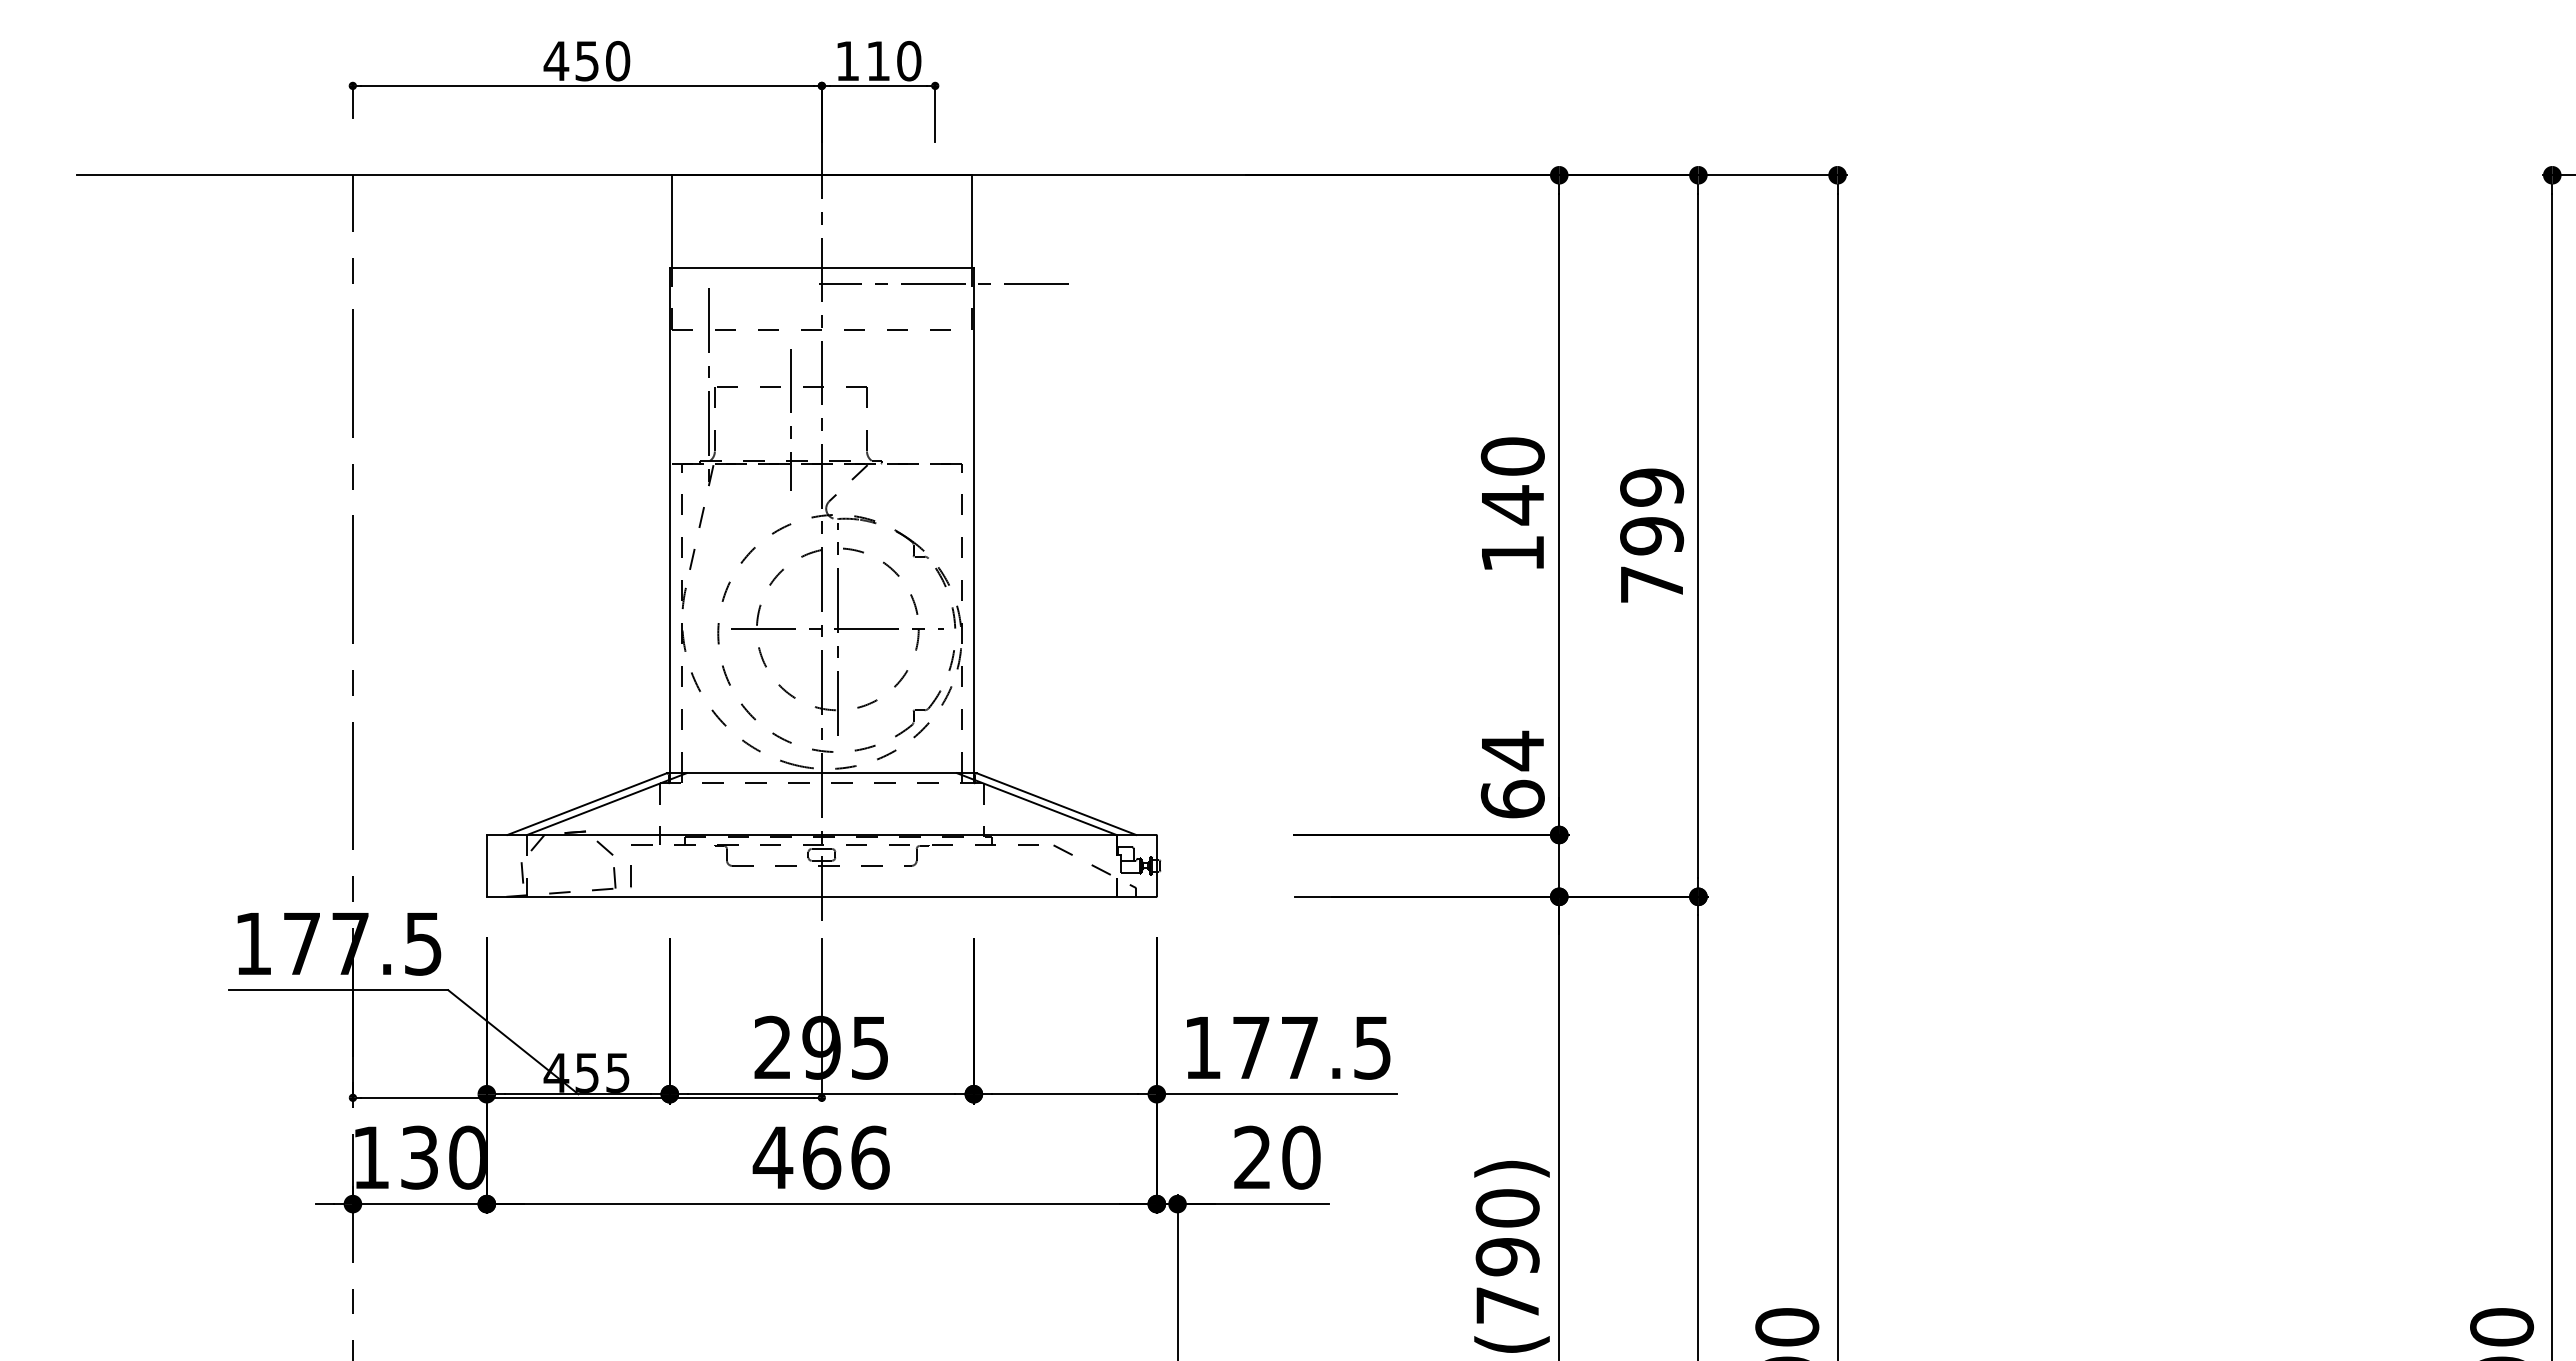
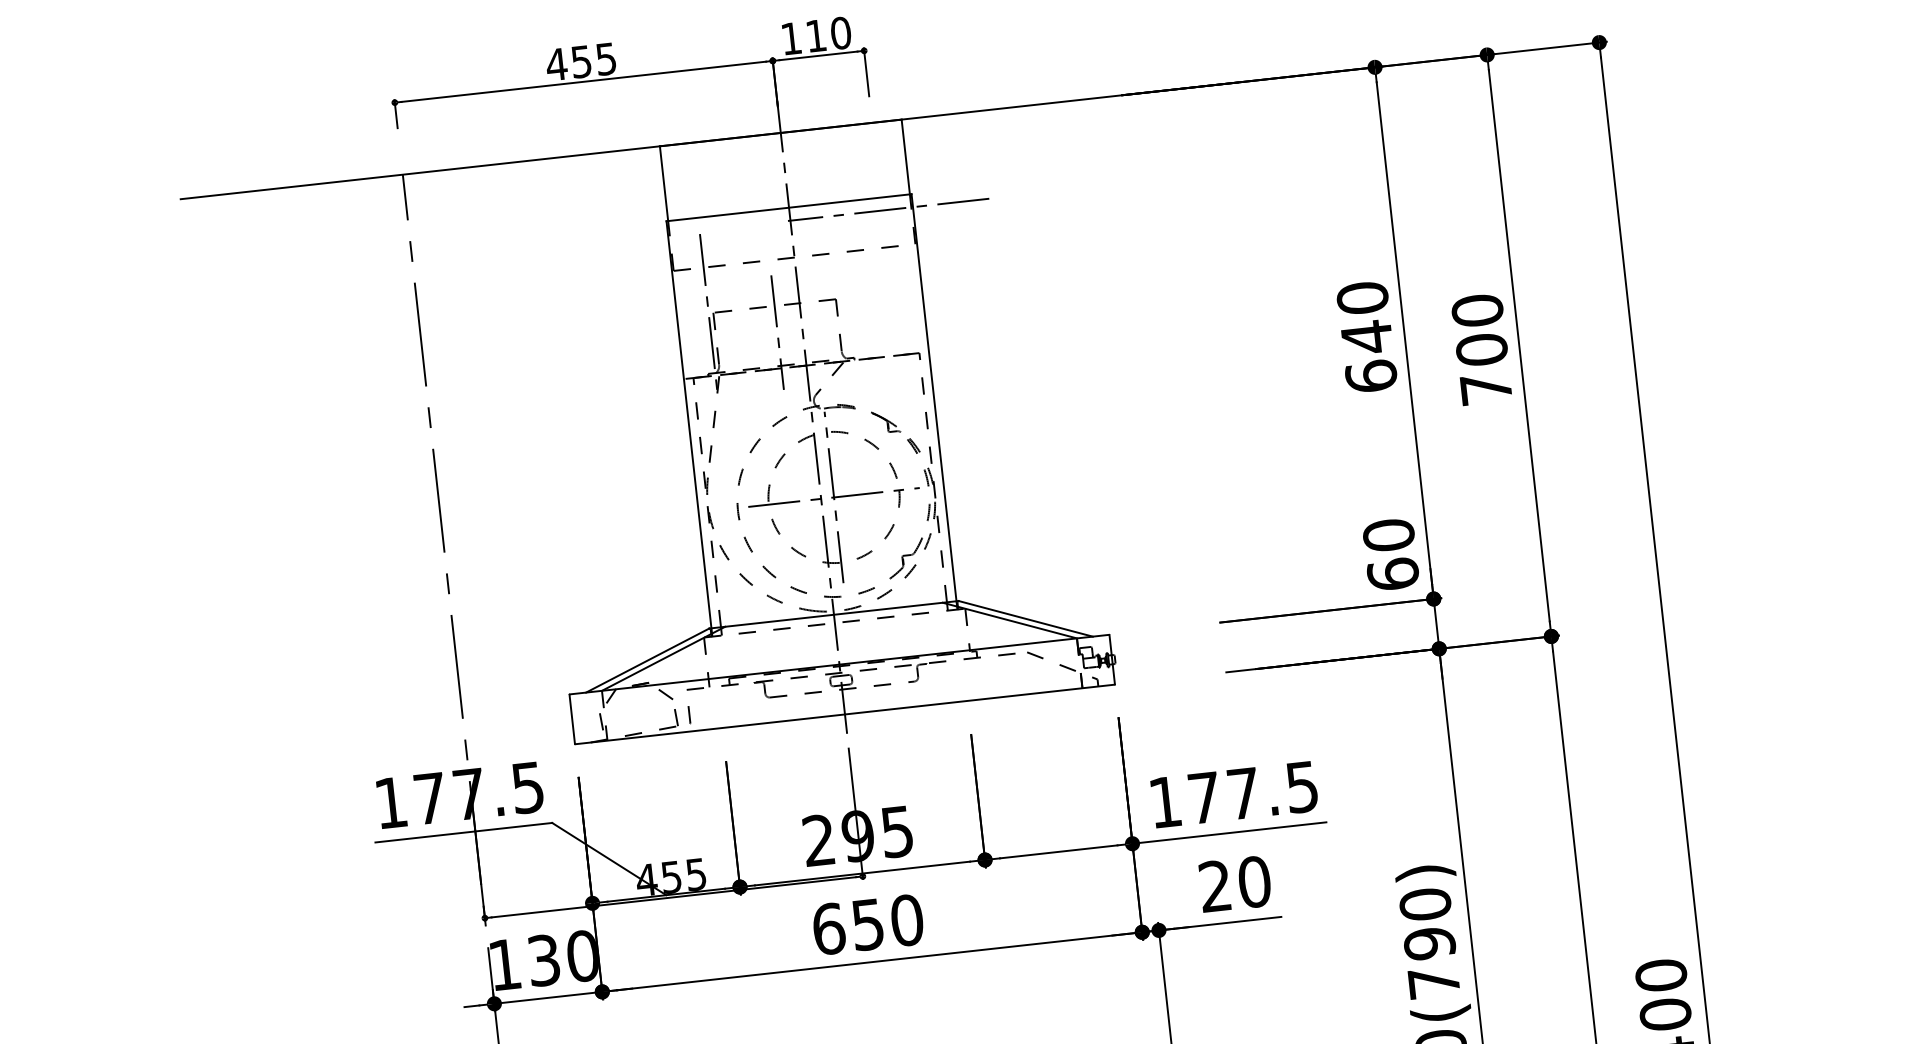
text: (618, 61) -> (606, 59), 450 -> 455
text: (1652, 511) -> (1480, 330), 799 -> 700
text: (1512, 553) -> (1371, 376), 140 -> 640
text: (1512, 750) -> (1388, 535), 64 -> 60
text: (820, 1157) -> (867, 924), 466 -> 650

